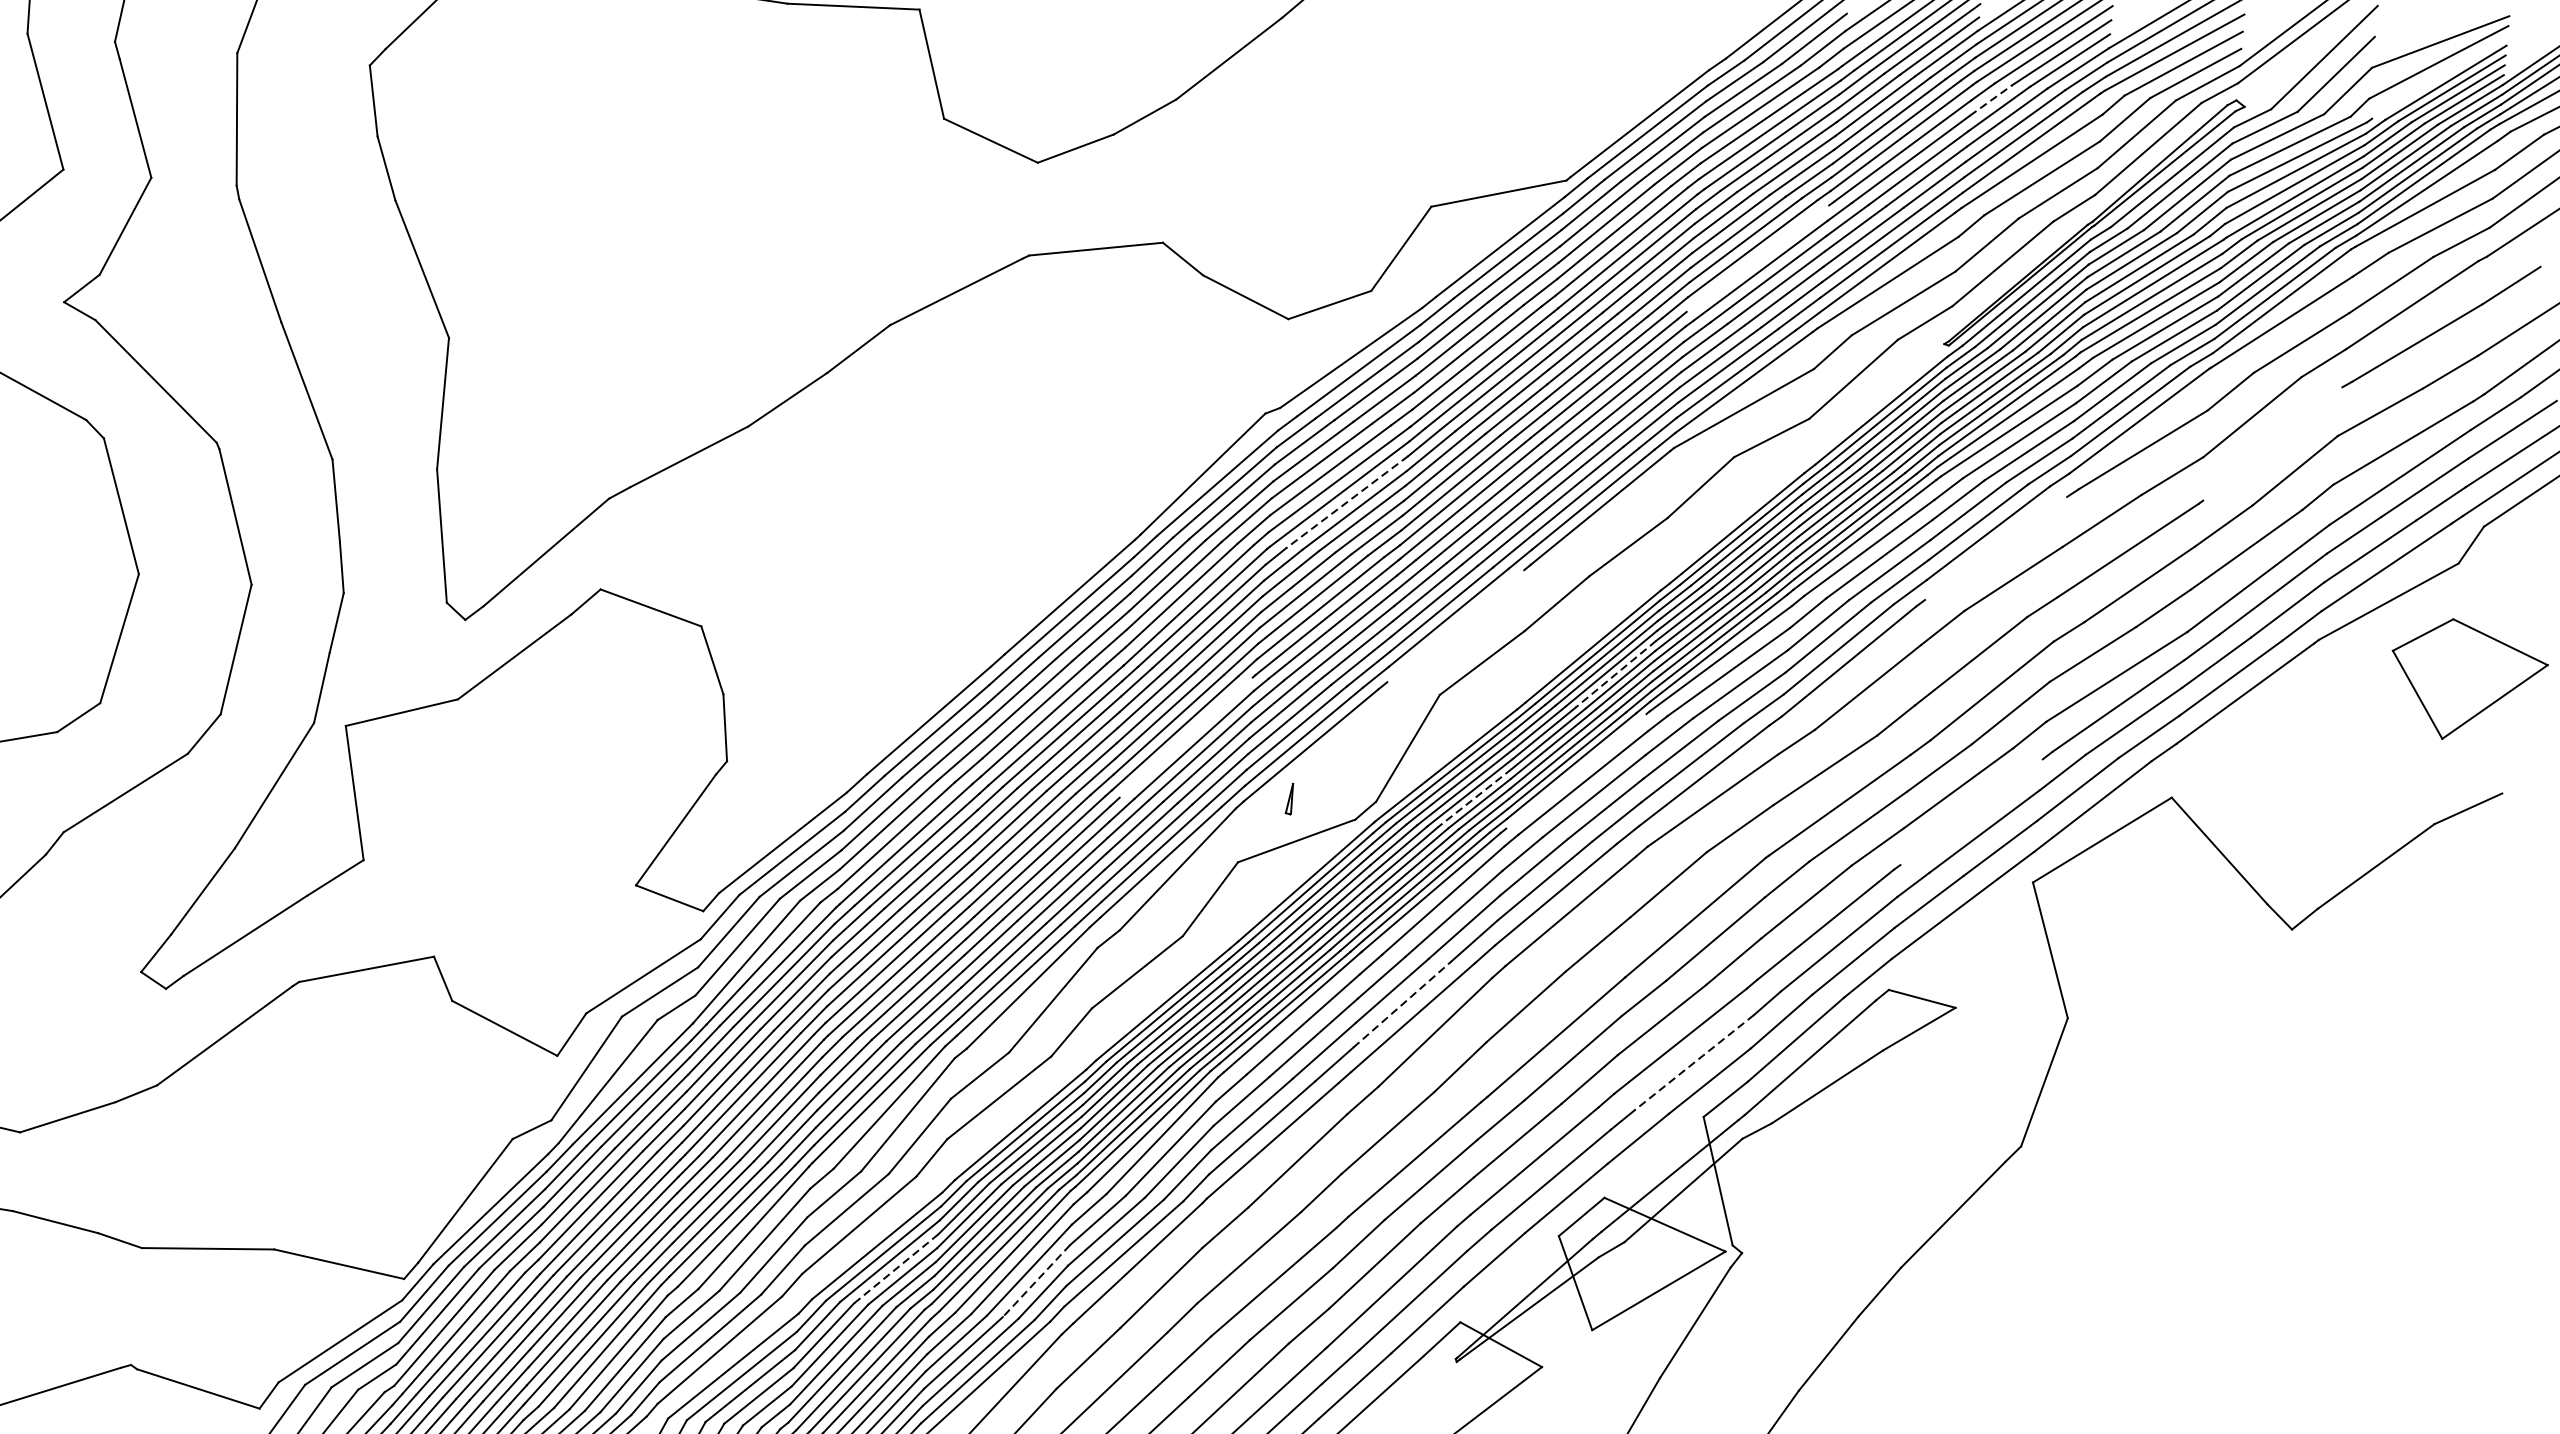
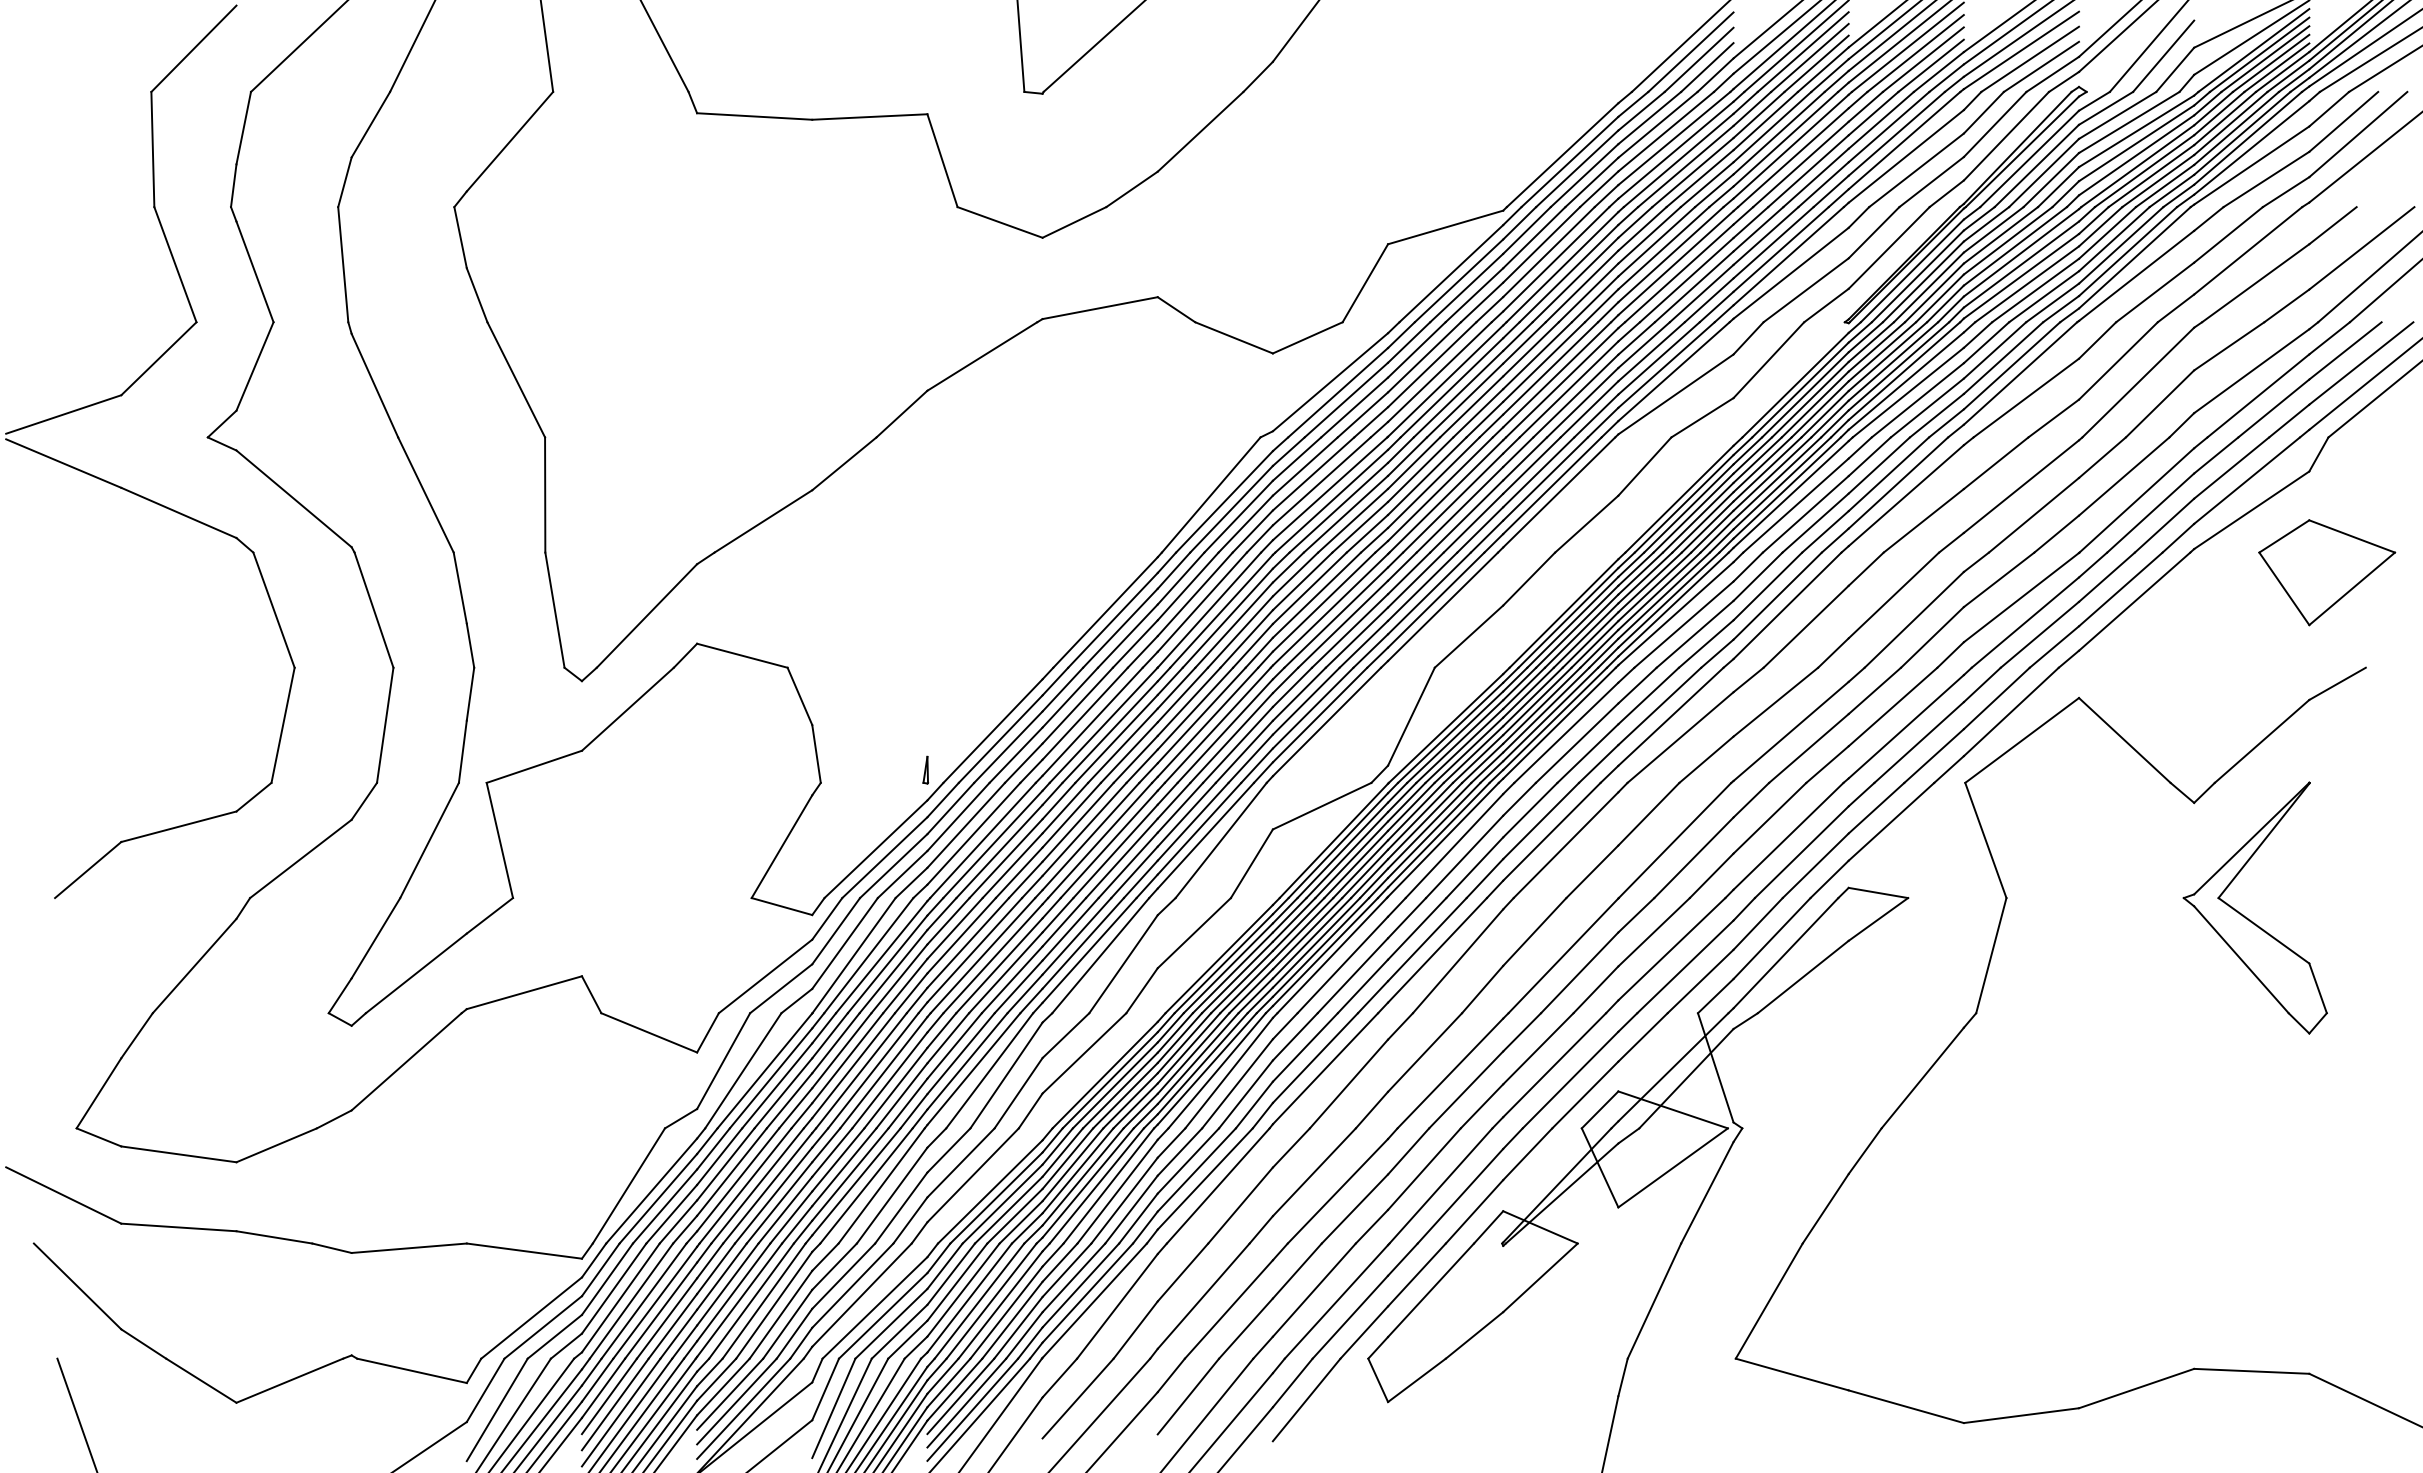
line: (2439, 77) -> (2253, 50), added
line: (1990, 100) -> (1865, 106), dashed -> solid
line: (1757, 259) -> (1675, 263), added
line: (2273, 443) -> (2138, 382), added
line: (1346, 501) -> (1338, 507), dashed -> solid
line: (1995, 548) -> (1905, 495), added
line: (1456, 625) -> (1443, 606), added
line: (1616, 674) -> (1586, 635), dashed -> solid
line: (1185, 736) -> (1217, 724), added
line: (1576, 770) -> (1559, 722), added
part: (1289, 798) -> (925, 769), moved
line: (1474, 798) -> (1473, 754), dashed -> solid
line: (1970, 811) -> (1905, 726), added
line: (1402, 1004) -> (1427, 939), dashed -> solid
line: (1694, 1062) -> (1685, 966), dashed -> solid
part: (2340, 1065) -> (2247, 917), added
line: (895, 1269) -> (1008, 1210), dashed -> solid
line: (1036, 1281) -> (1131, 1209), dashed -> solid

